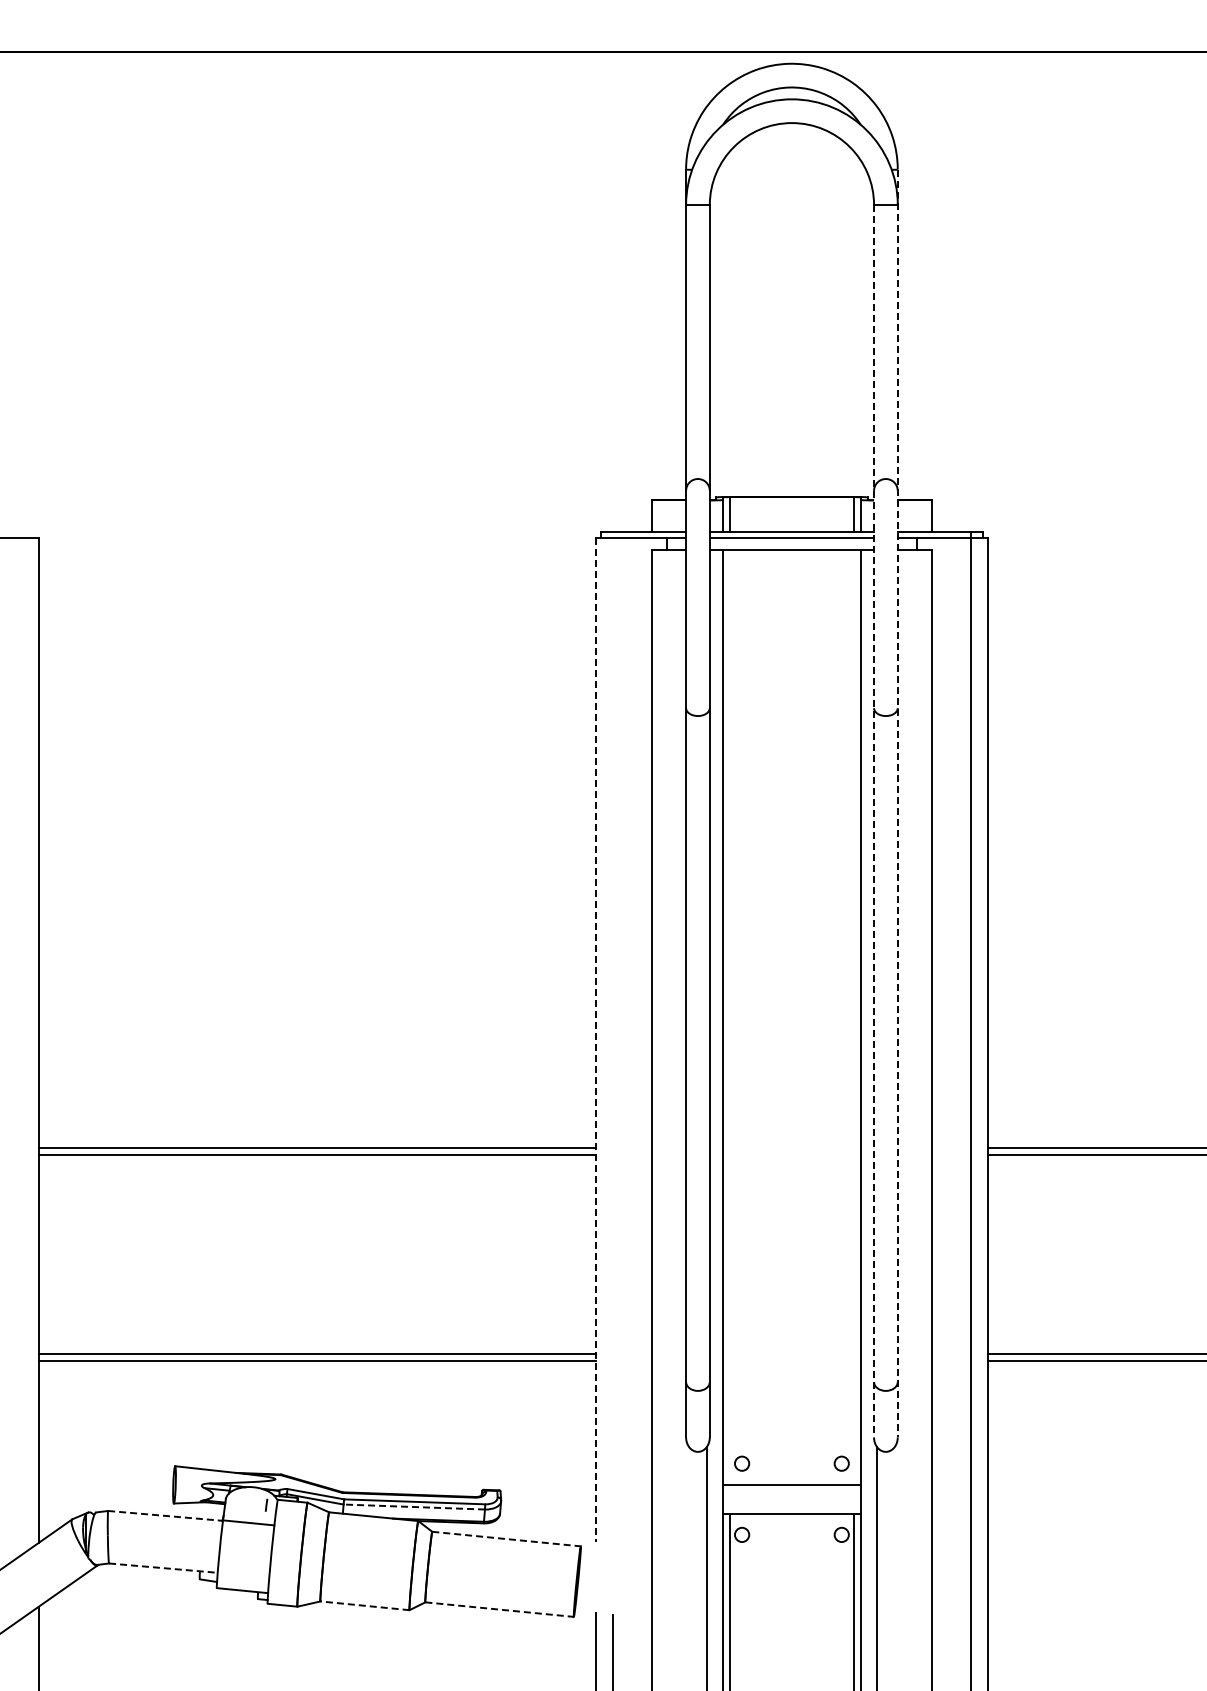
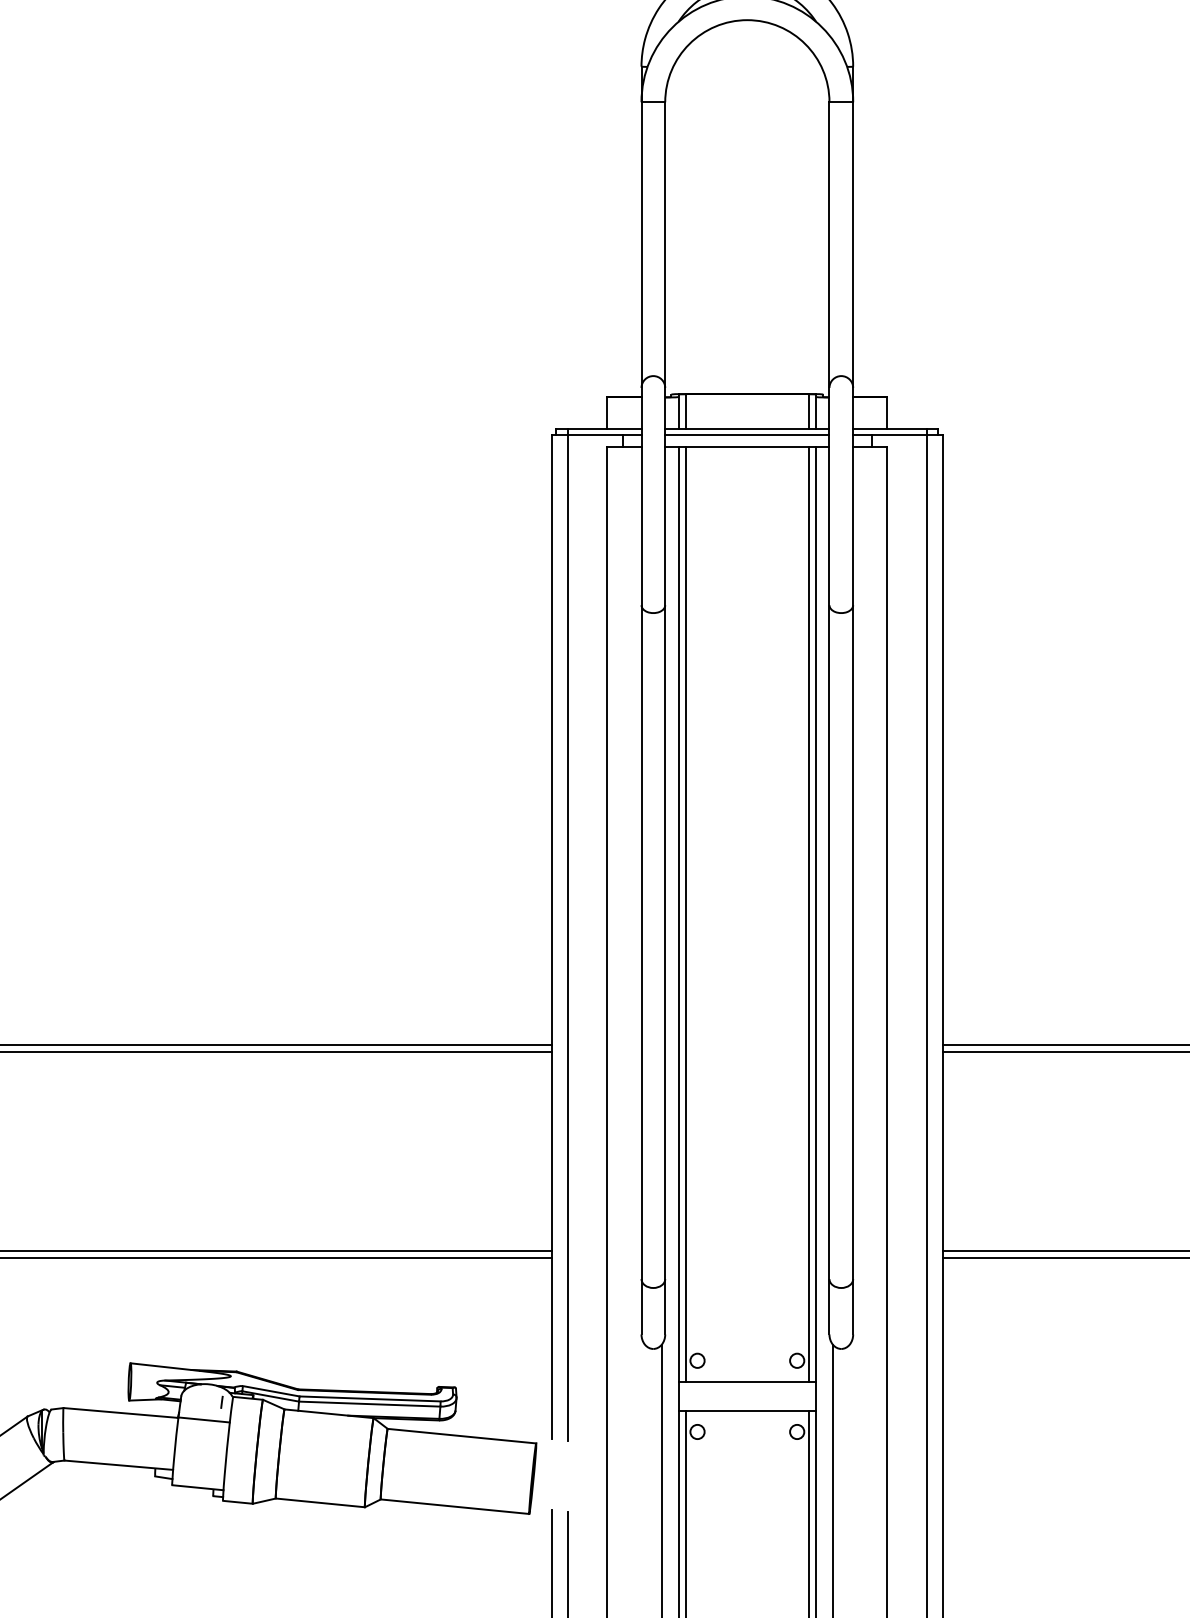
line: (897, 803) -> (852, 700), dashed -> solid
line: (874, 821) -> (829, 718), dashed -> solid
line: (730, 1017) -> (685, 914), added
line: (853, 1017) -> (808, 914), added
line: (612, 1037) -> (567, 934), added
line: (596, 1040) -> (551, 937), dashed -> solid
line: (414, 1507) -> (369, 1404), dashed -> solid
line: (165, 1515) -> (120, 1412), dashed -> solid
line: (506, 1539) -> (461, 1436), dashed -> solid
line: (163, 1568) -> (118, 1465), dashed -> solid
line: (365, 1605) -> (320, 1502), dashed -> solid
line: (499, 1609) -> (454, 1506), dashed -> solid

